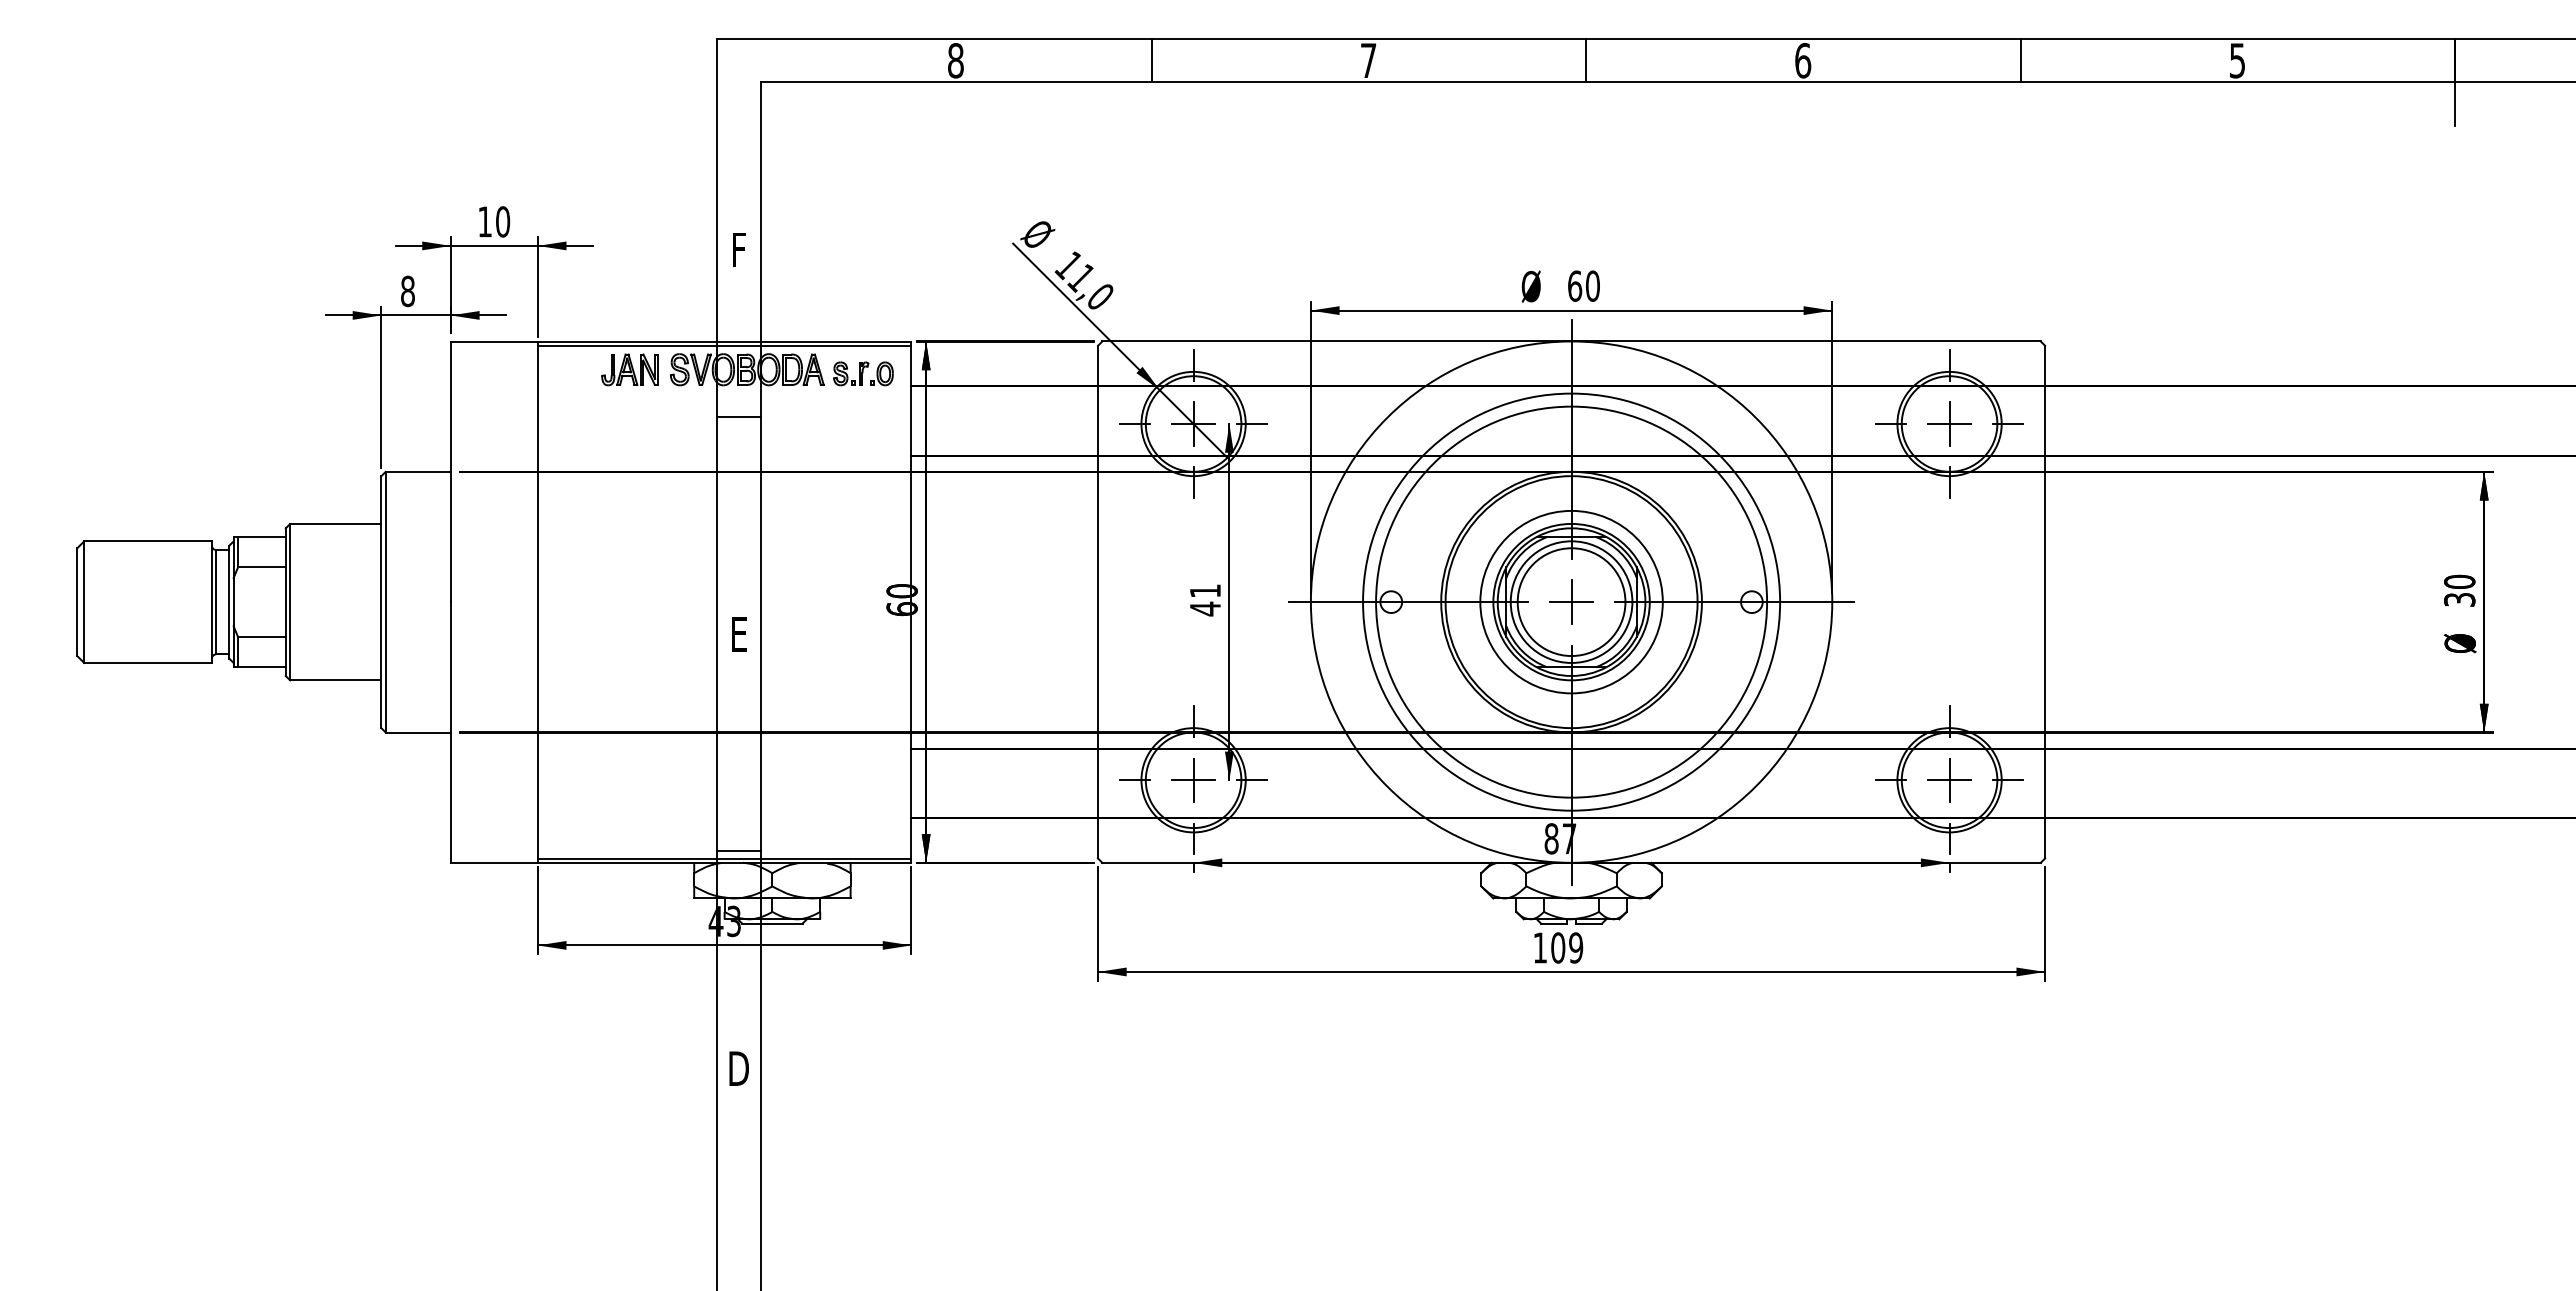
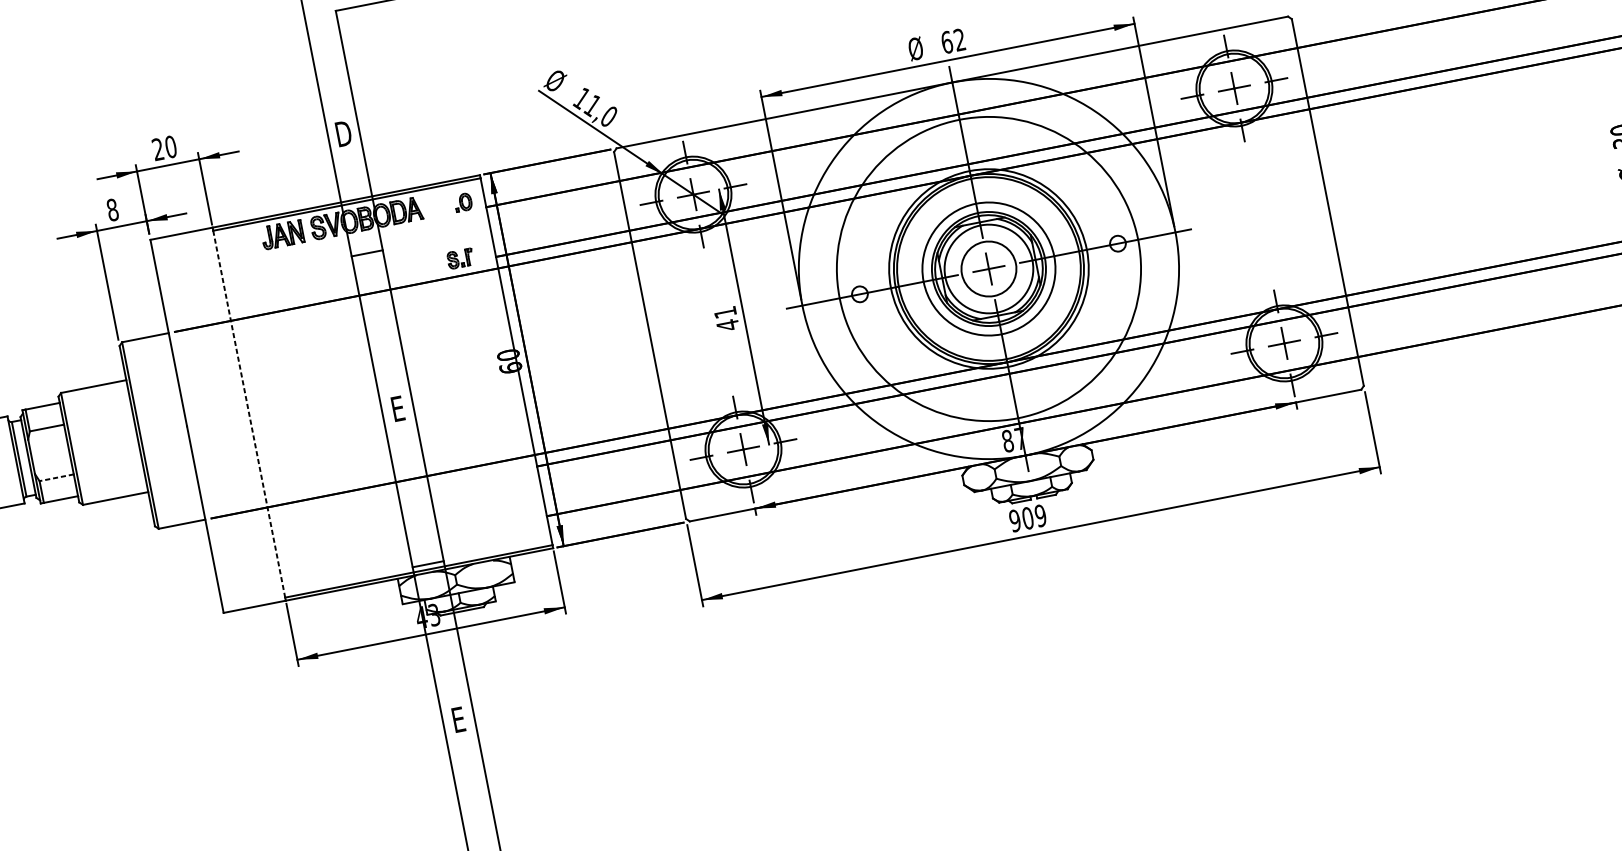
text: (484, 221) -> (157, 149), 10 -> 20
text: (738, 249) -> (343, 133), F -> D
text: (1592, 285) -> (959, 39), 60 -> 62
part: (851, 373) -> (460, 258), moved
circle: (1571, 601) -> (988, 268), size x0.7
line: (537, 602) -> (249, 414), solid -> dashed
circle: (1571, 602) -> (988, 269), size x0.7
line: (261, 636) -> (56, 477), solid -> dashed
text: (1540, 947) -> (1015, 520), 109 -> 909
text: (738, 1068) -> (458, 719), D -> E

